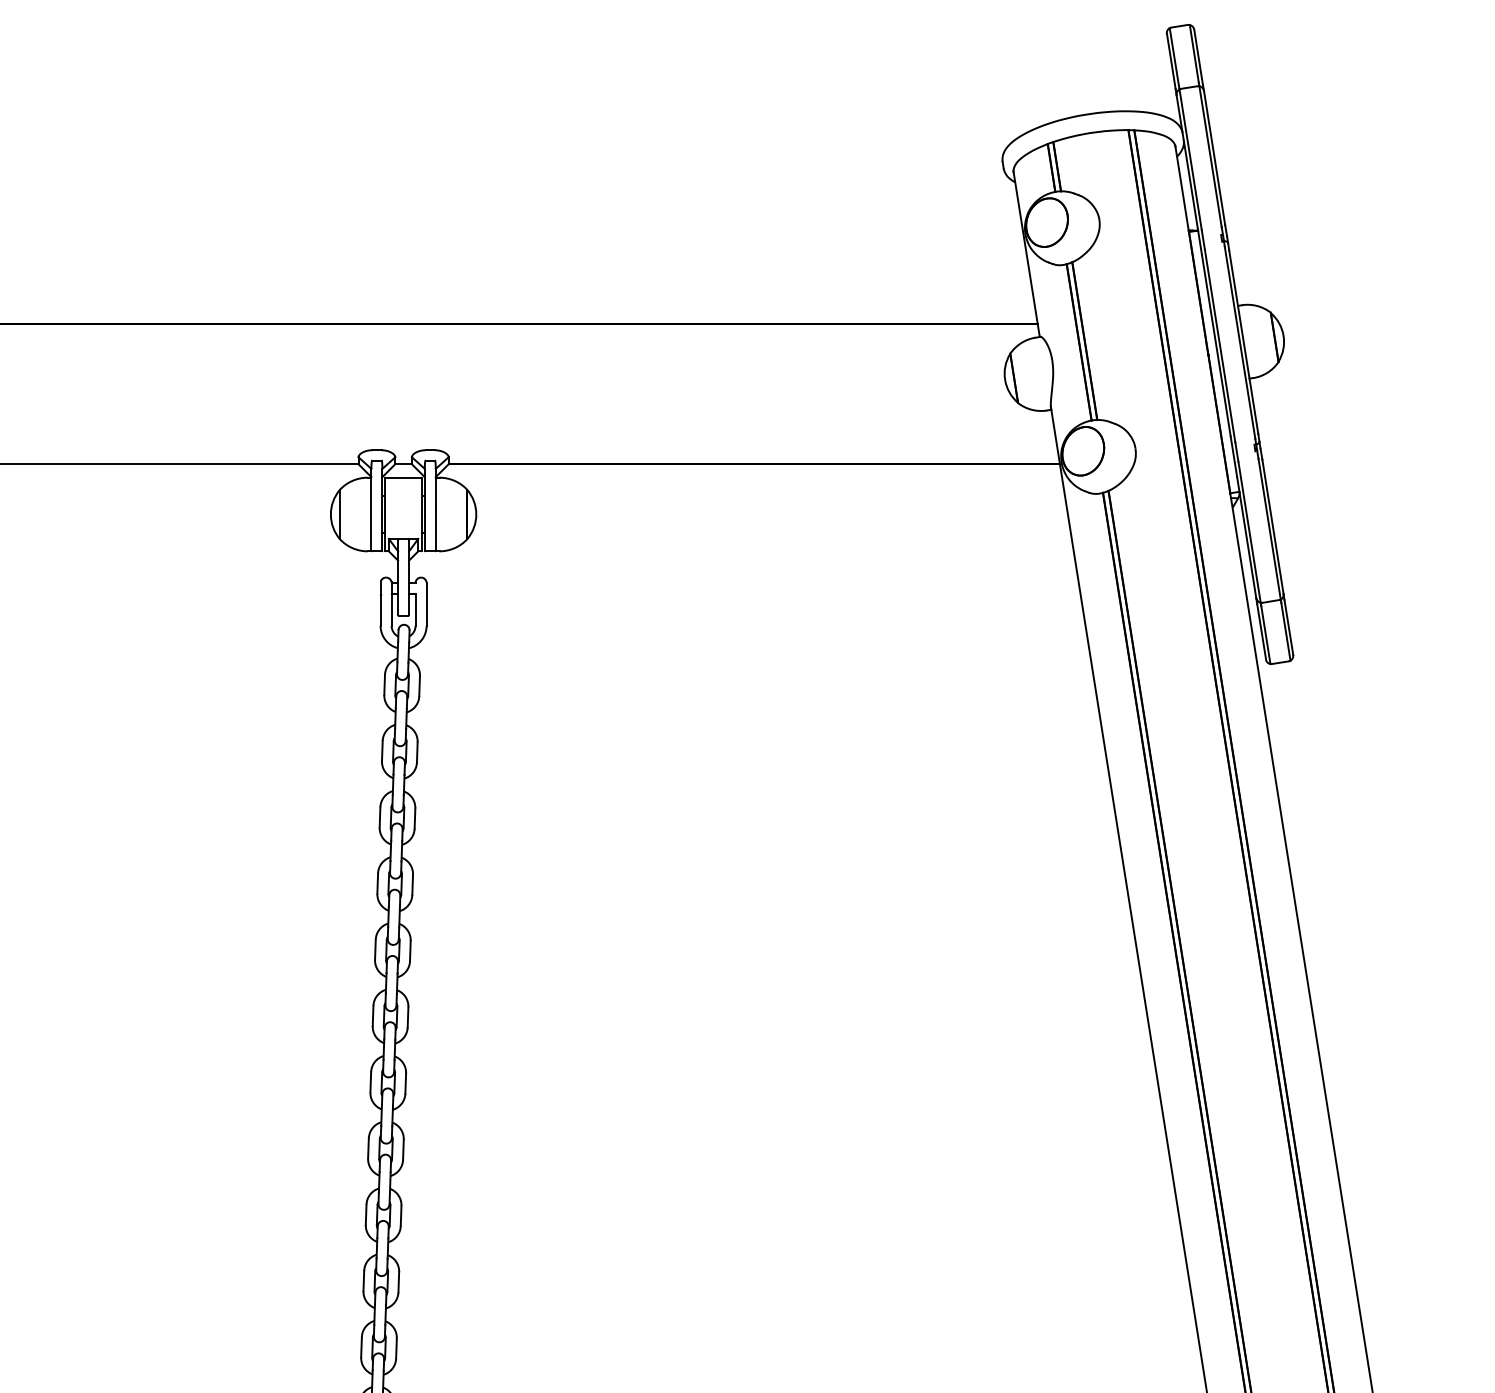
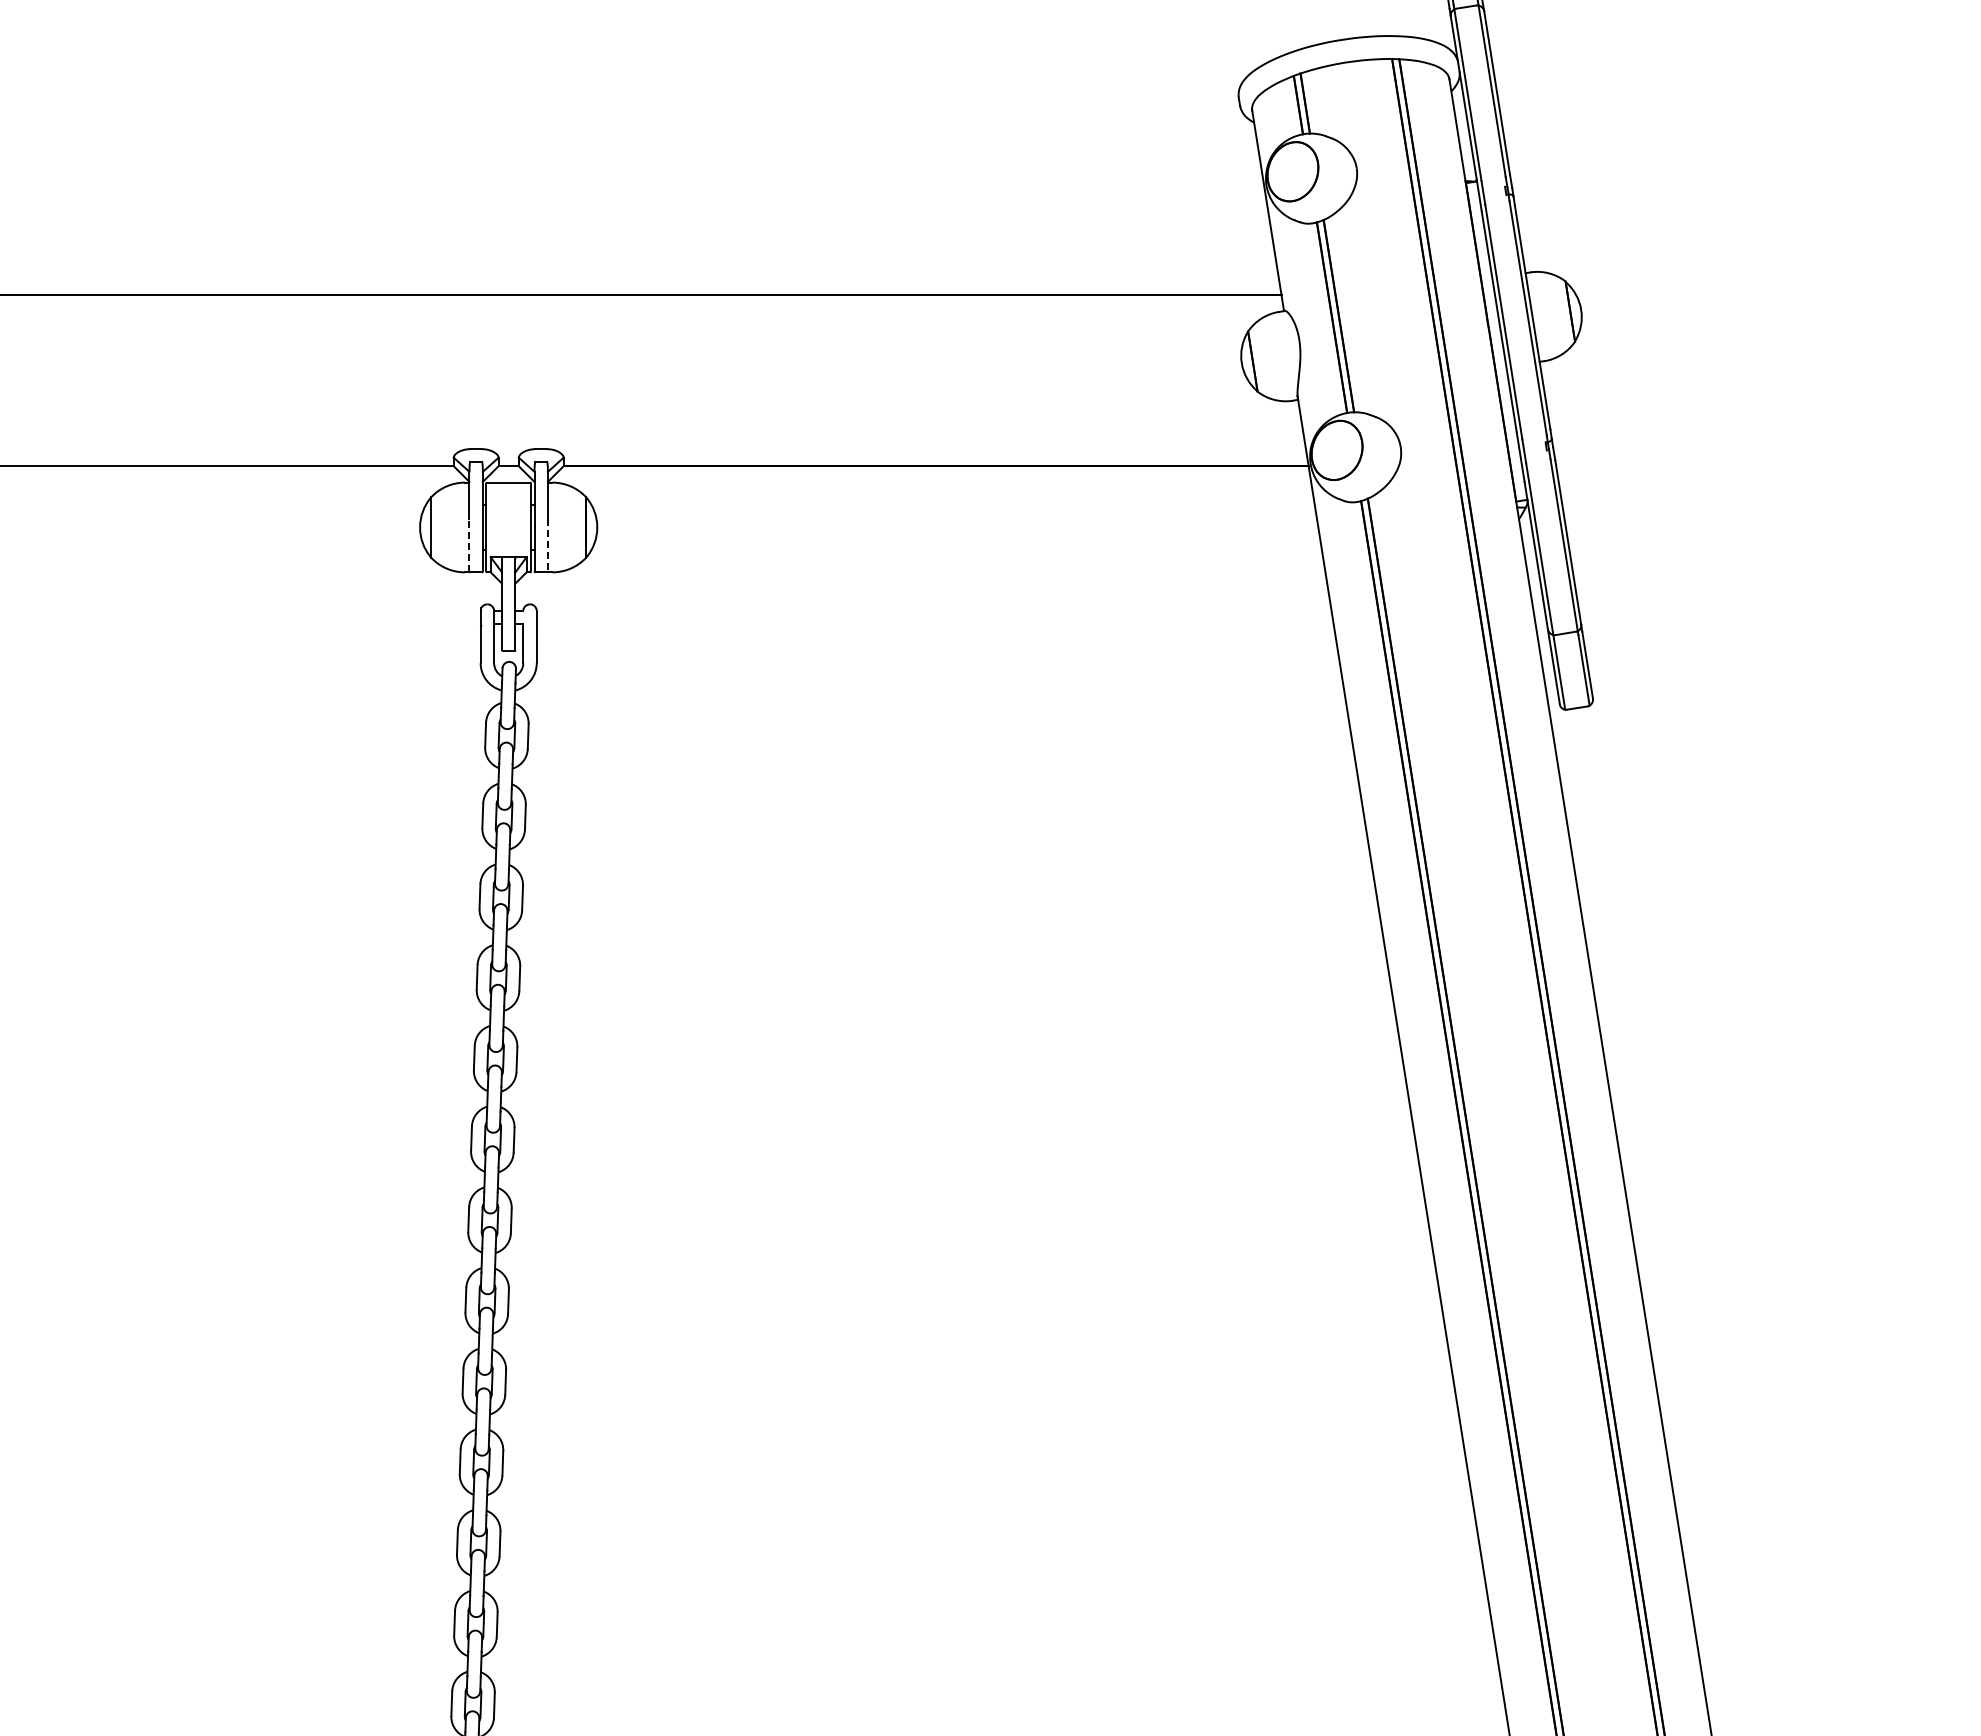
line: (371, 529) -> (469, 545), solid -> dashed
line: (435, 529) -> (547, 545), solid -> dashed

